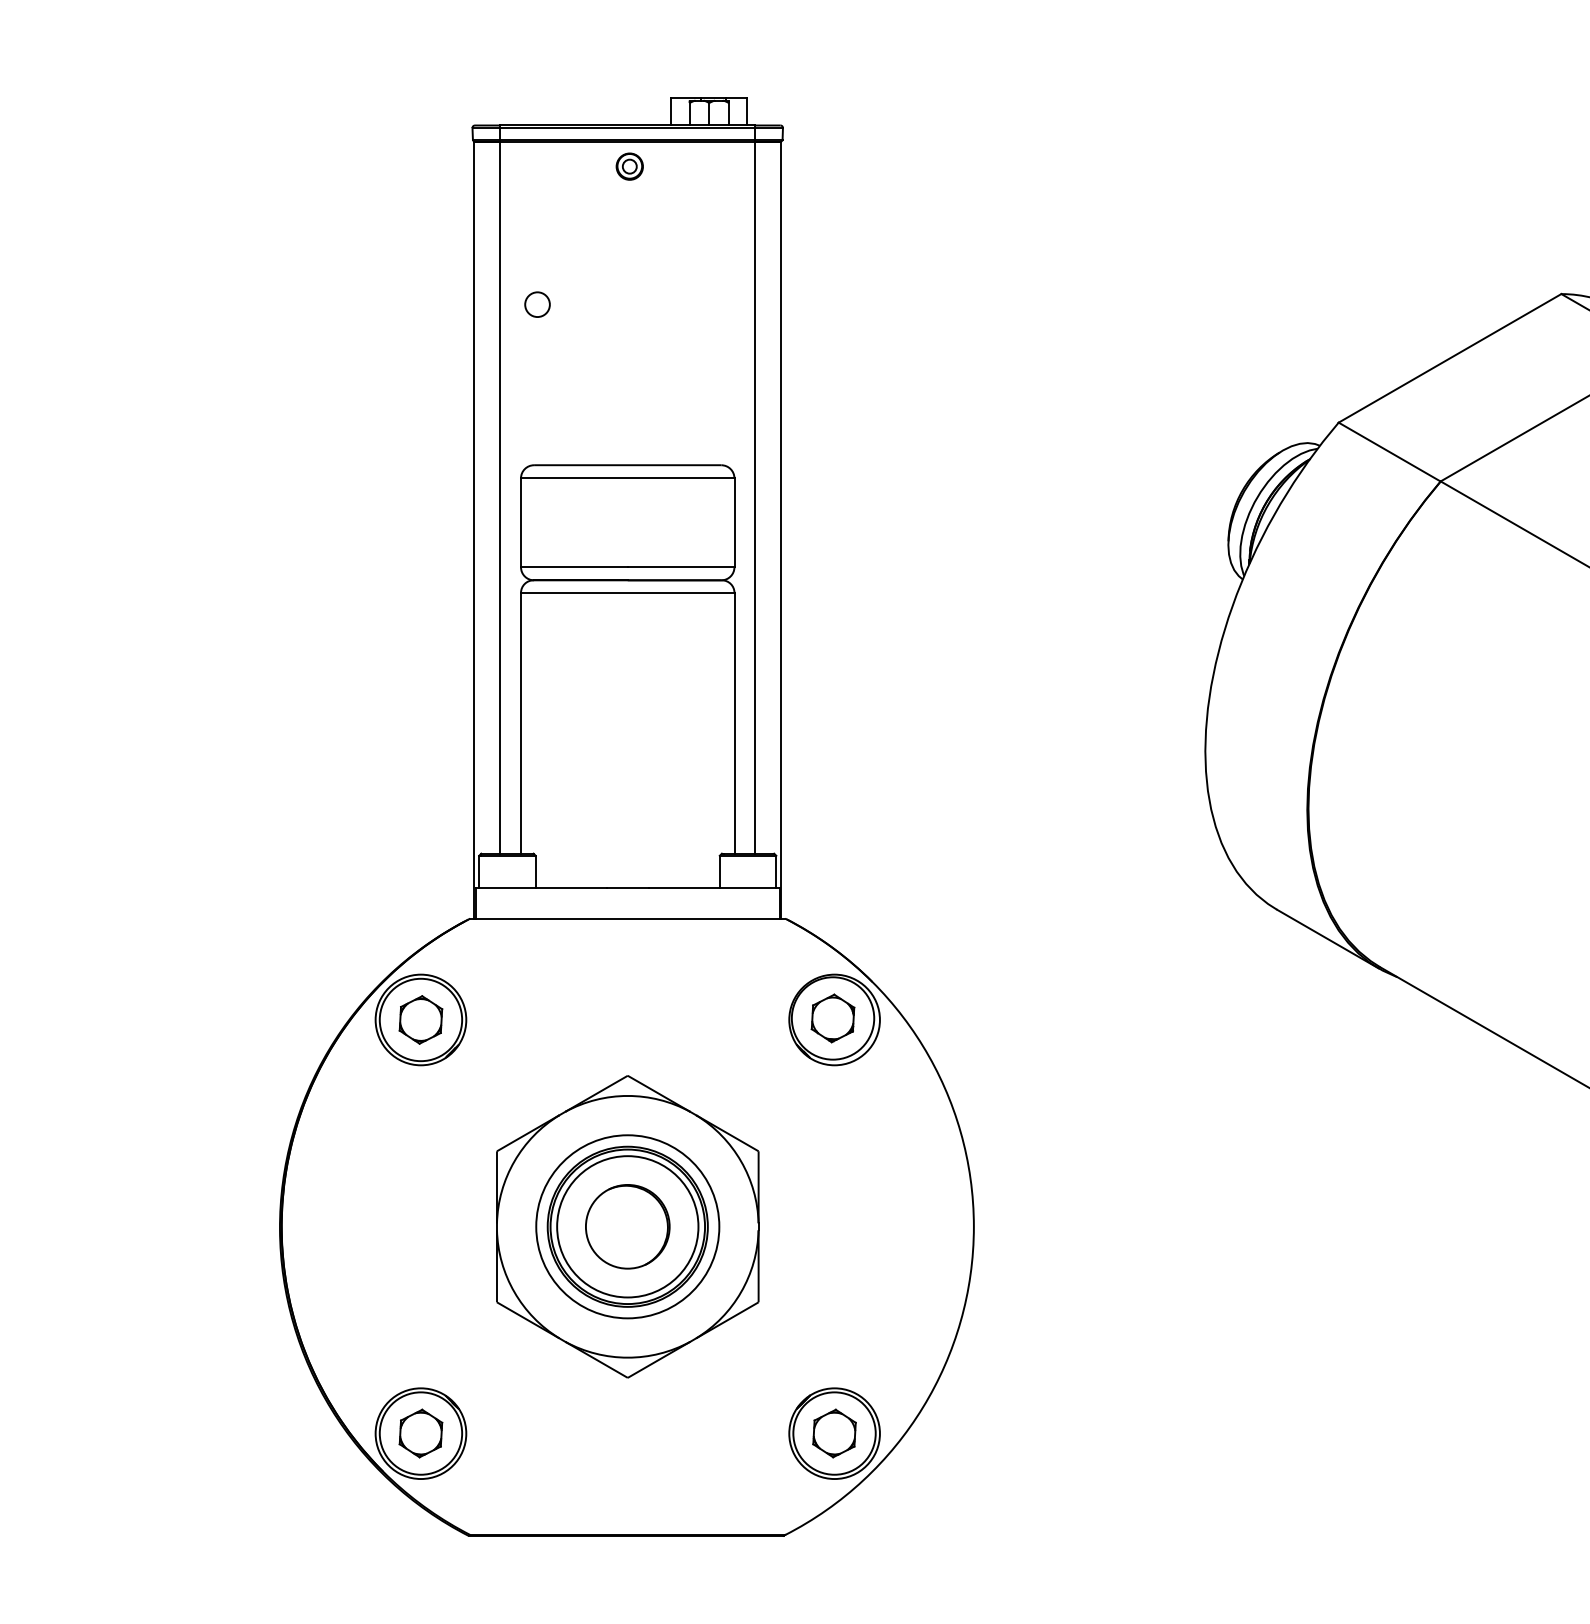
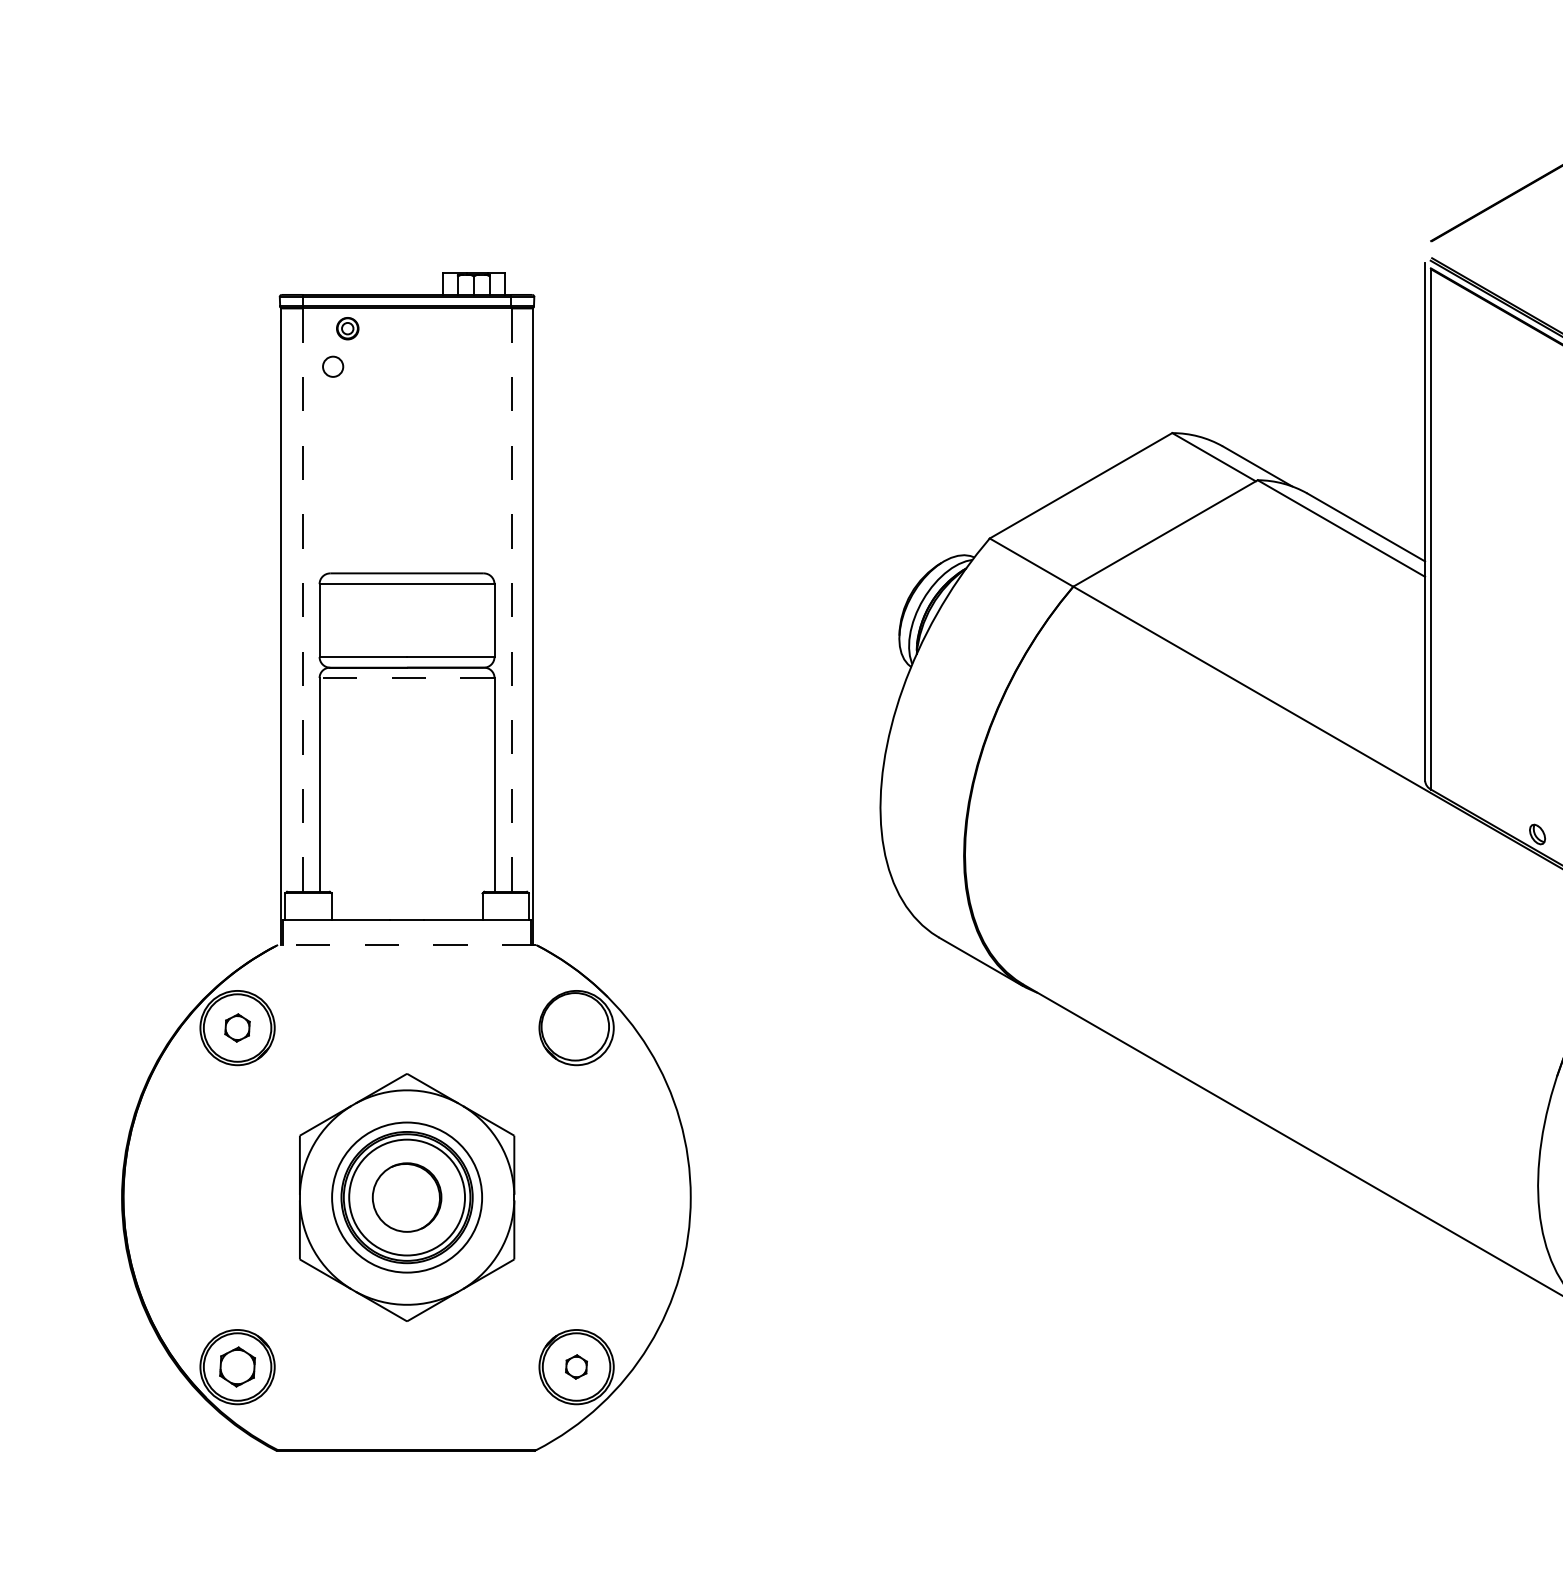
part: (629, 166) -> (347, 328), moved
circle: (537, 304) -> (333, 366), moved
line: (500, 498) -> (302, 600), solid -> dashed
line: (755, 498) -> (511, 600), solid -> dashed
line: (627, 593) -> (406, 678), solid -> dashed
line: (627, 919) -> (406, 945), solid -> dashed
part: (832, 1018) -> (574, 1026), removed
part: (420, 1019) -> (237, 1027), size x0.7
part: (834, 1432) -> (576, 1366), size x0.6

